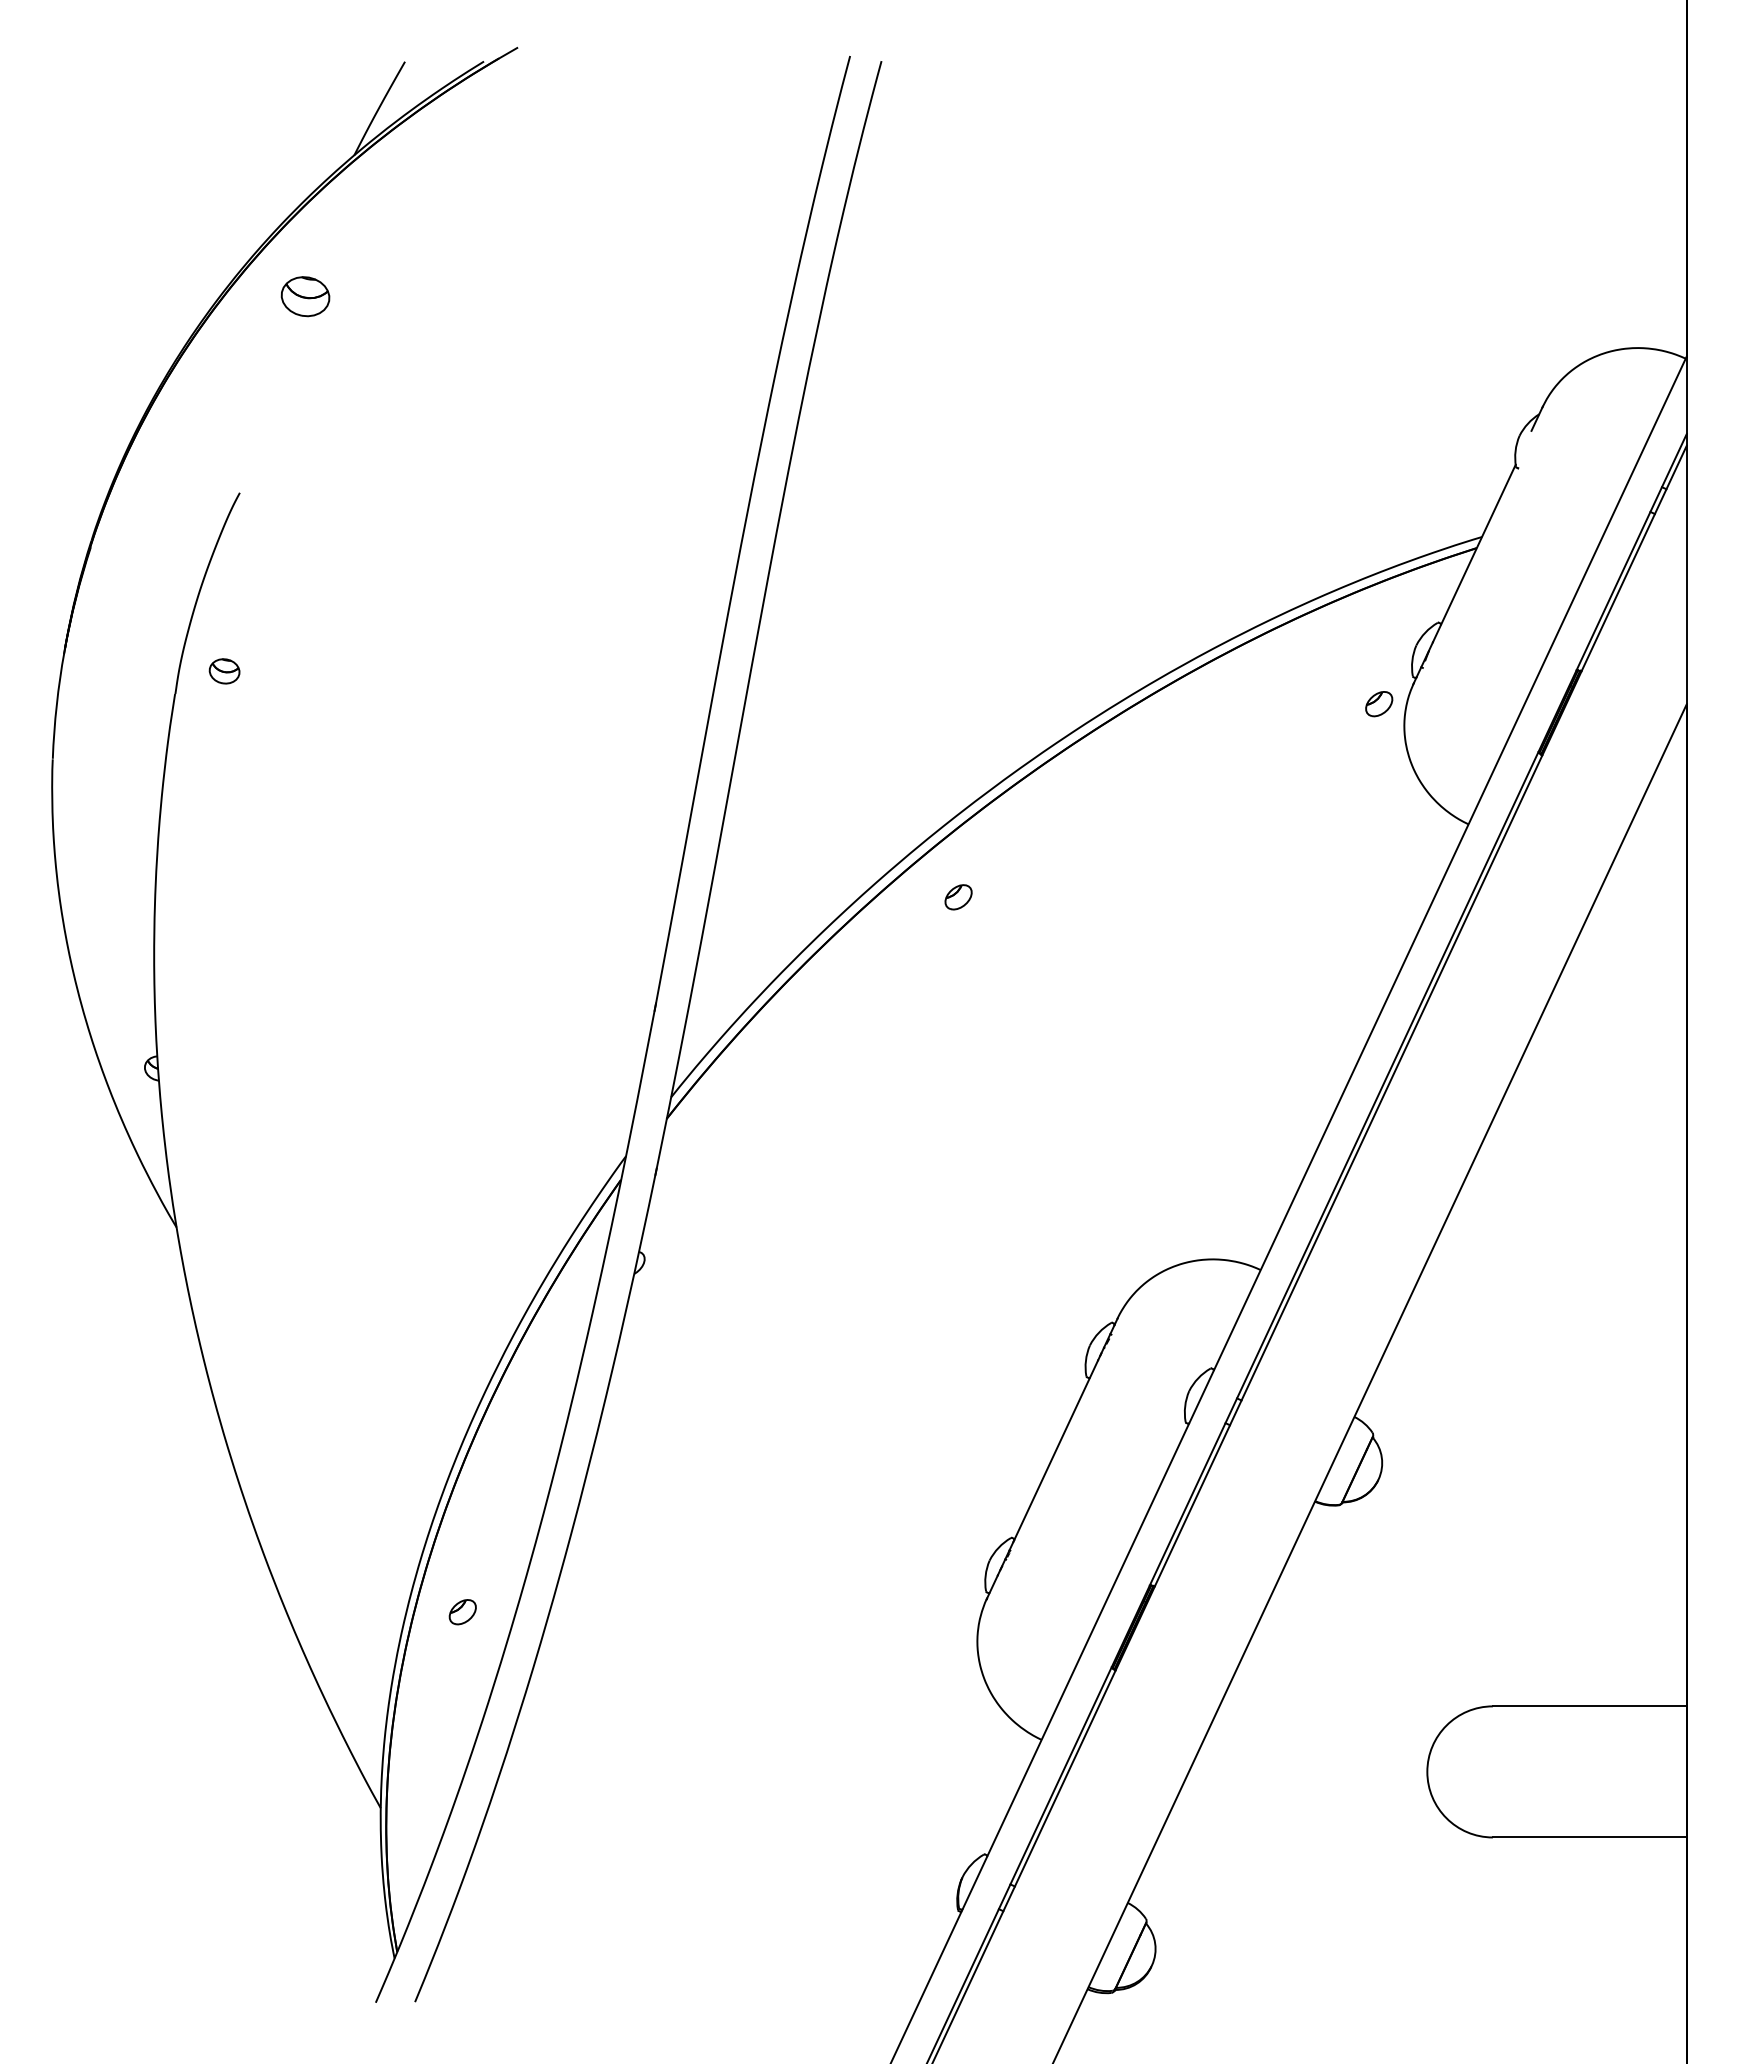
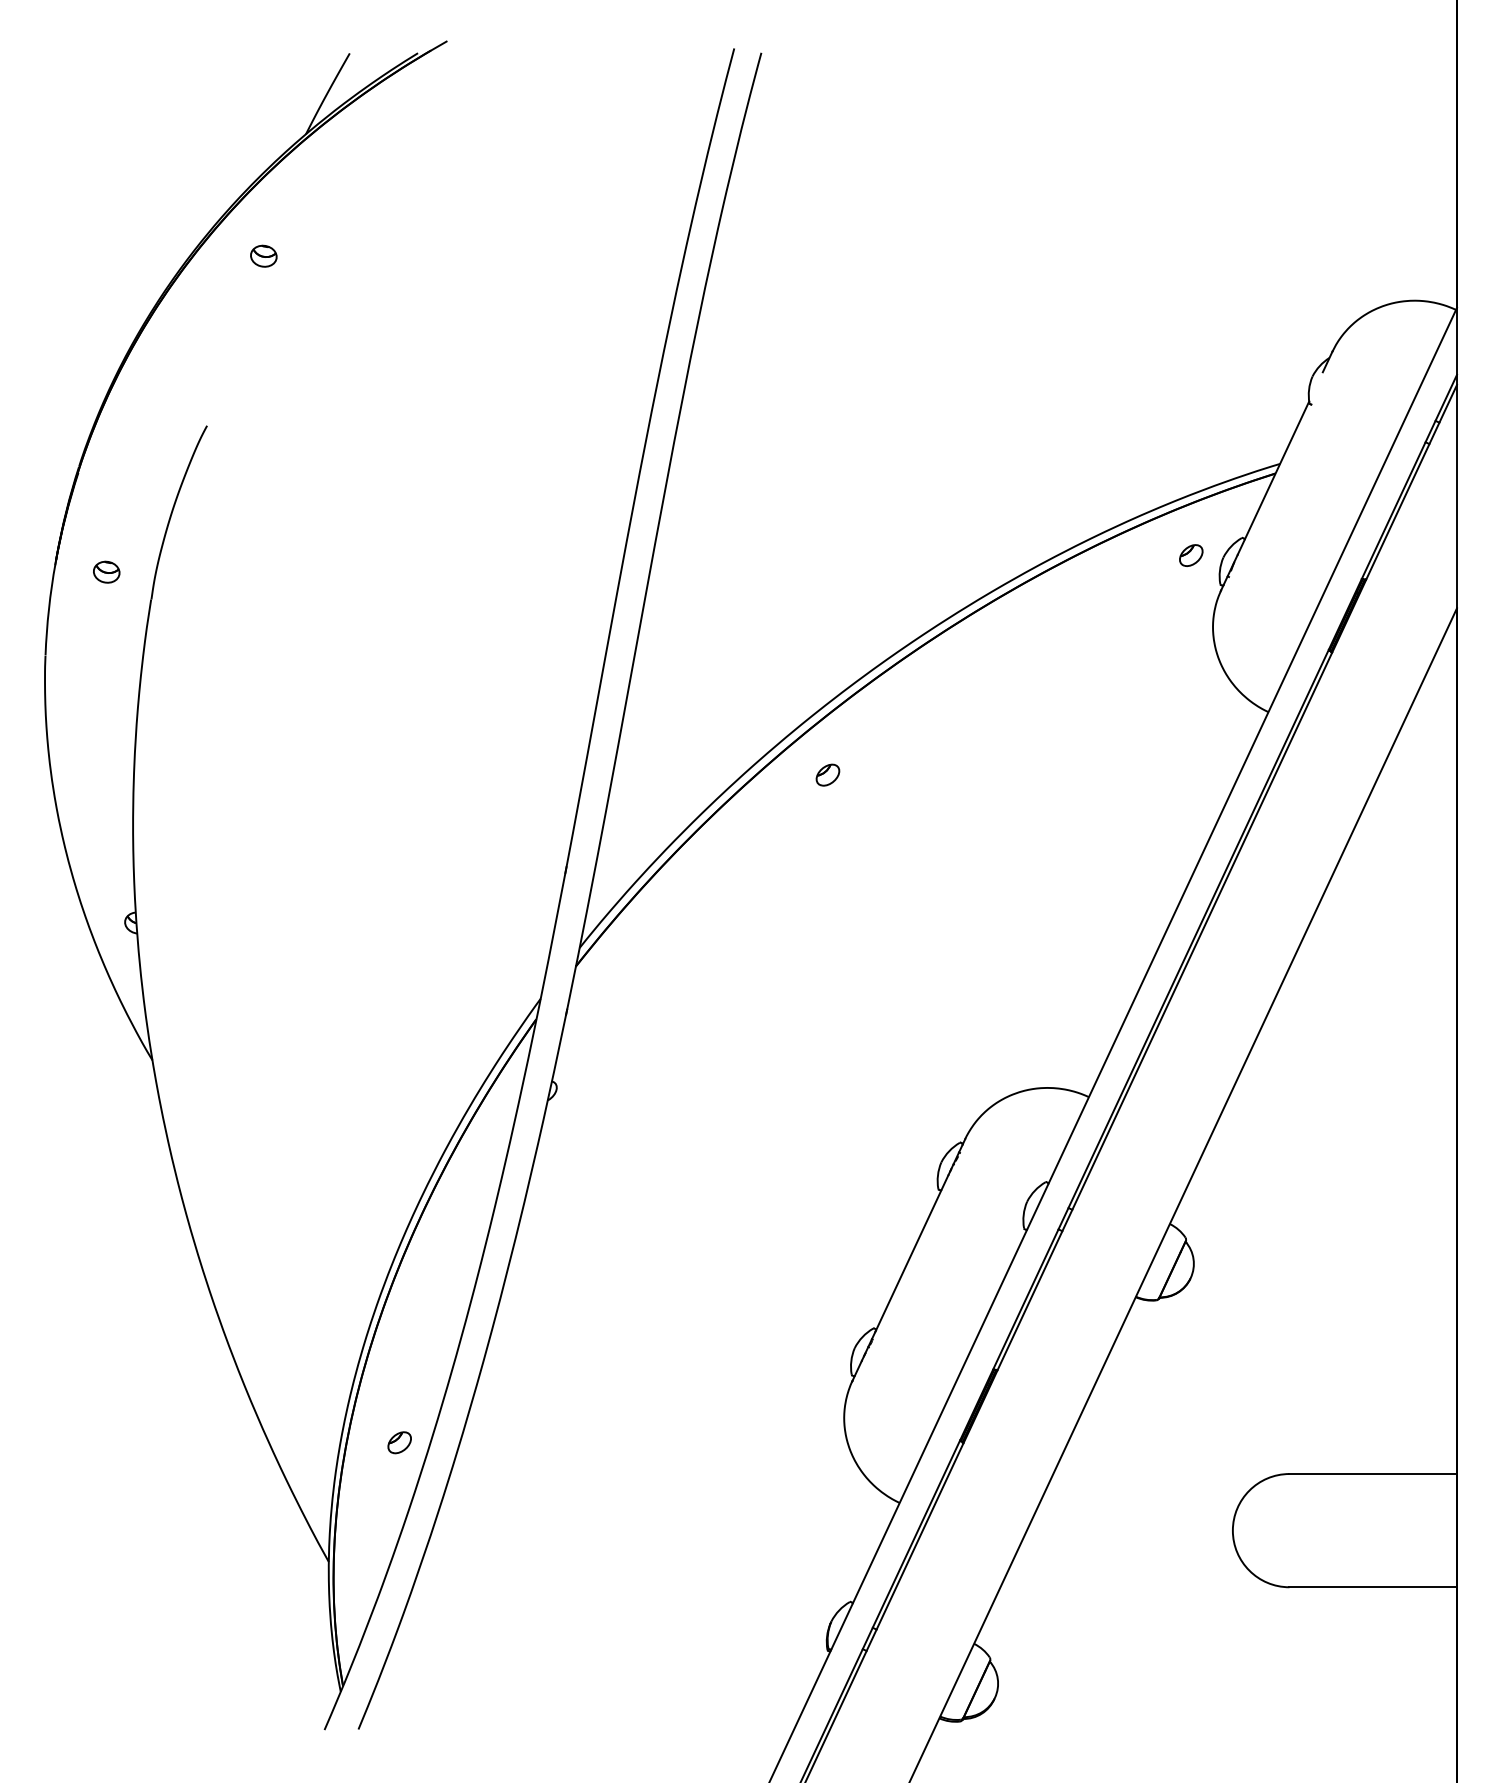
part: (305, 296) -> (263, 256), size x0.62
part: (224, 671) -> (106, 572), moved
part: (1379, 704) -> (1191, 555), moved
part: (462, 1612) -> (399, 1443), moved

